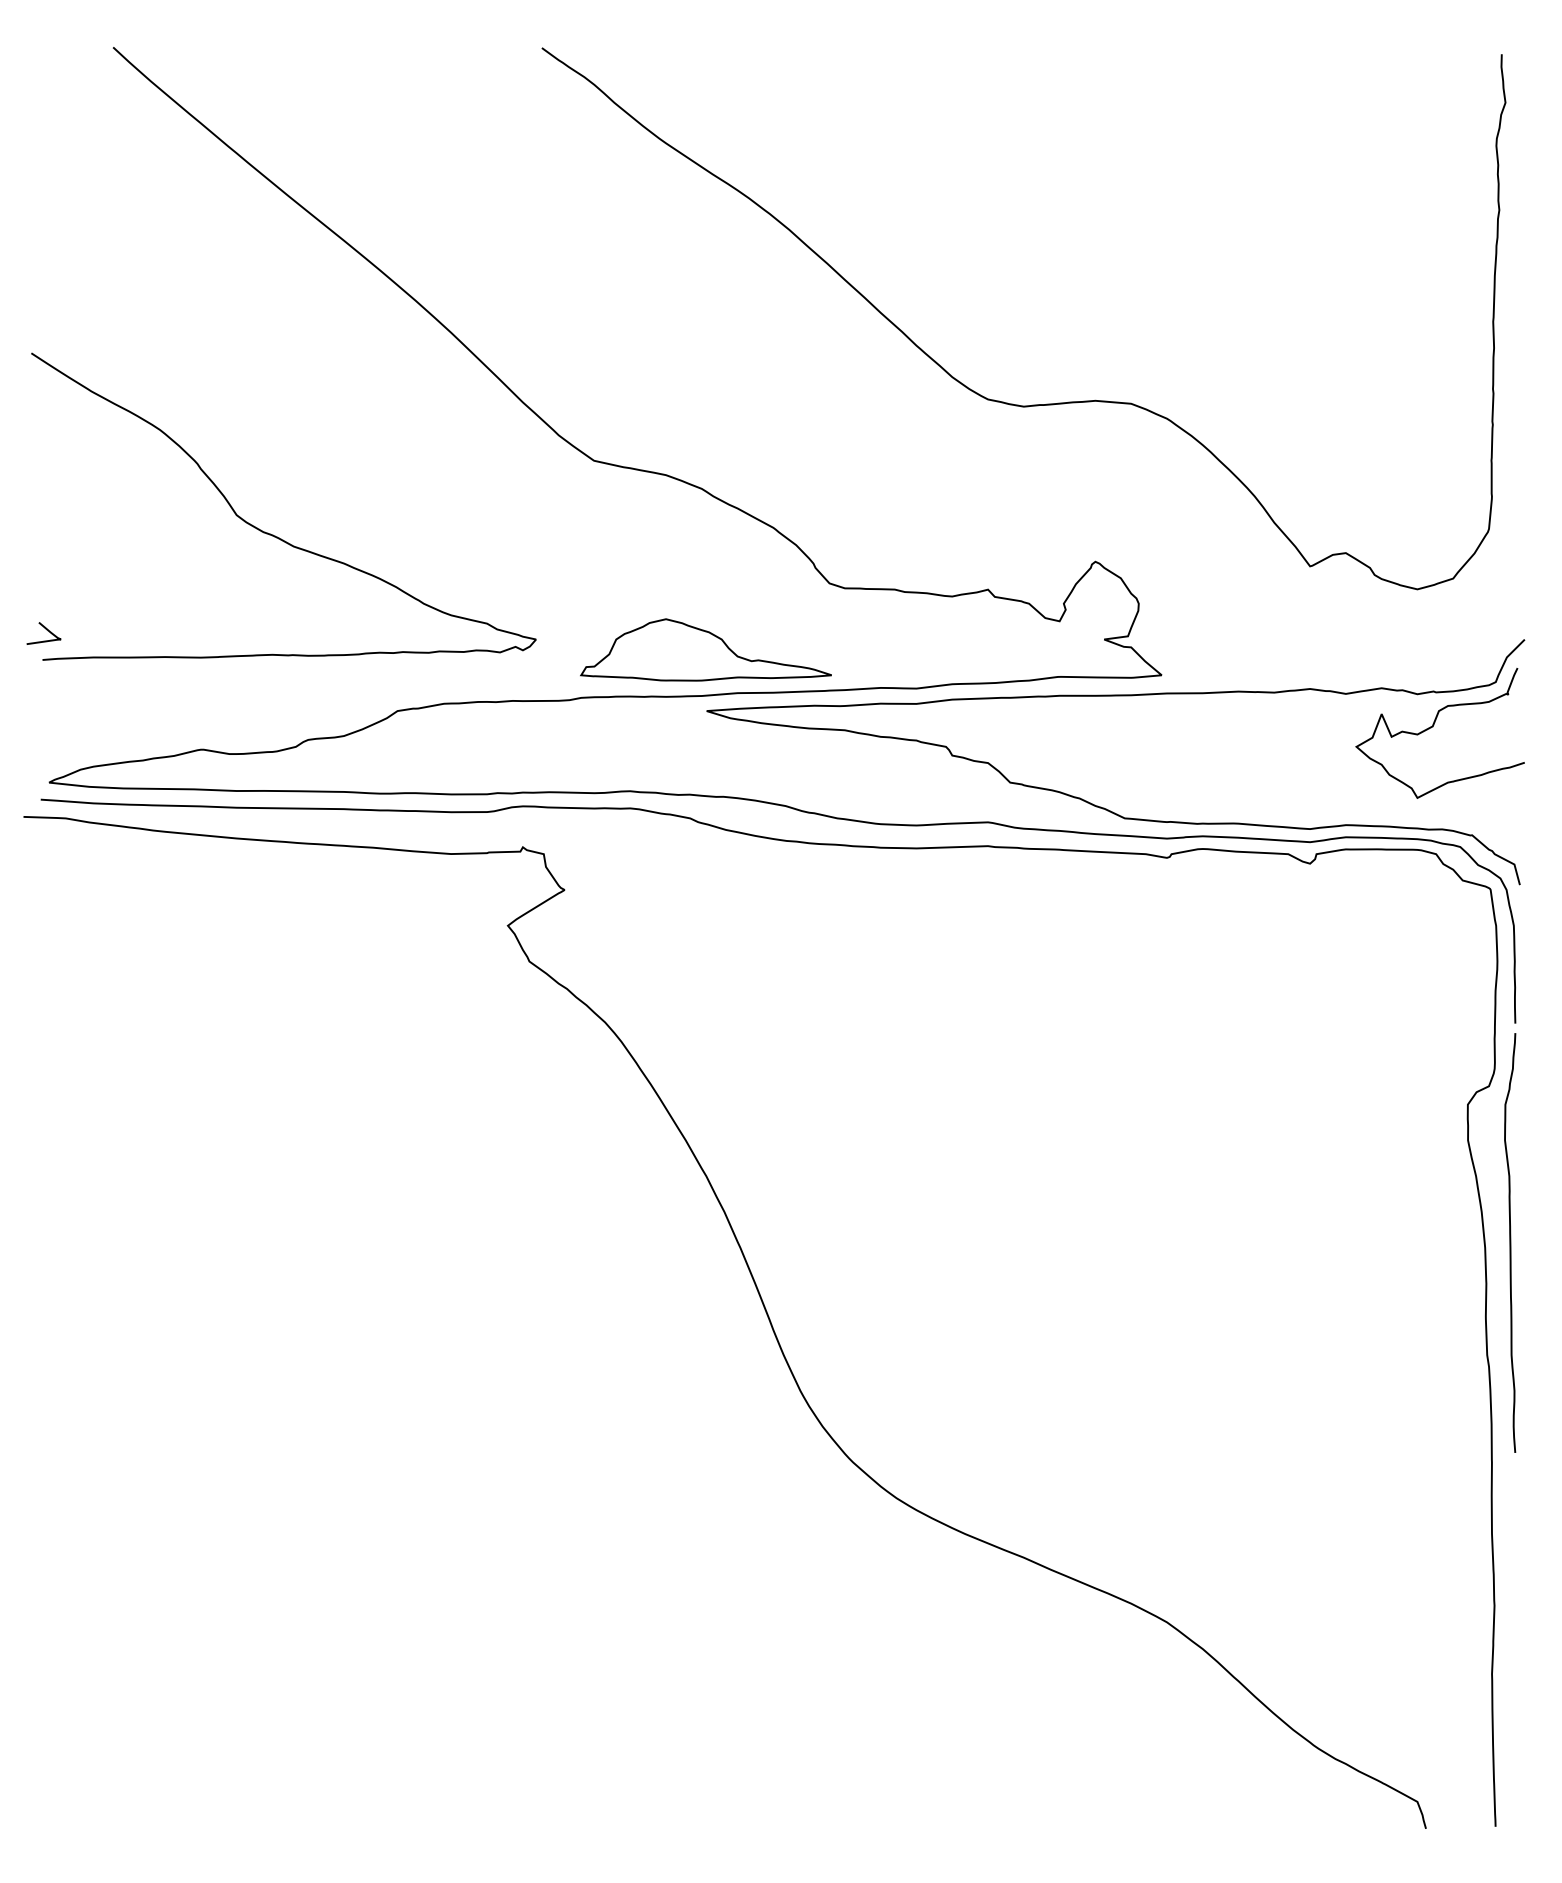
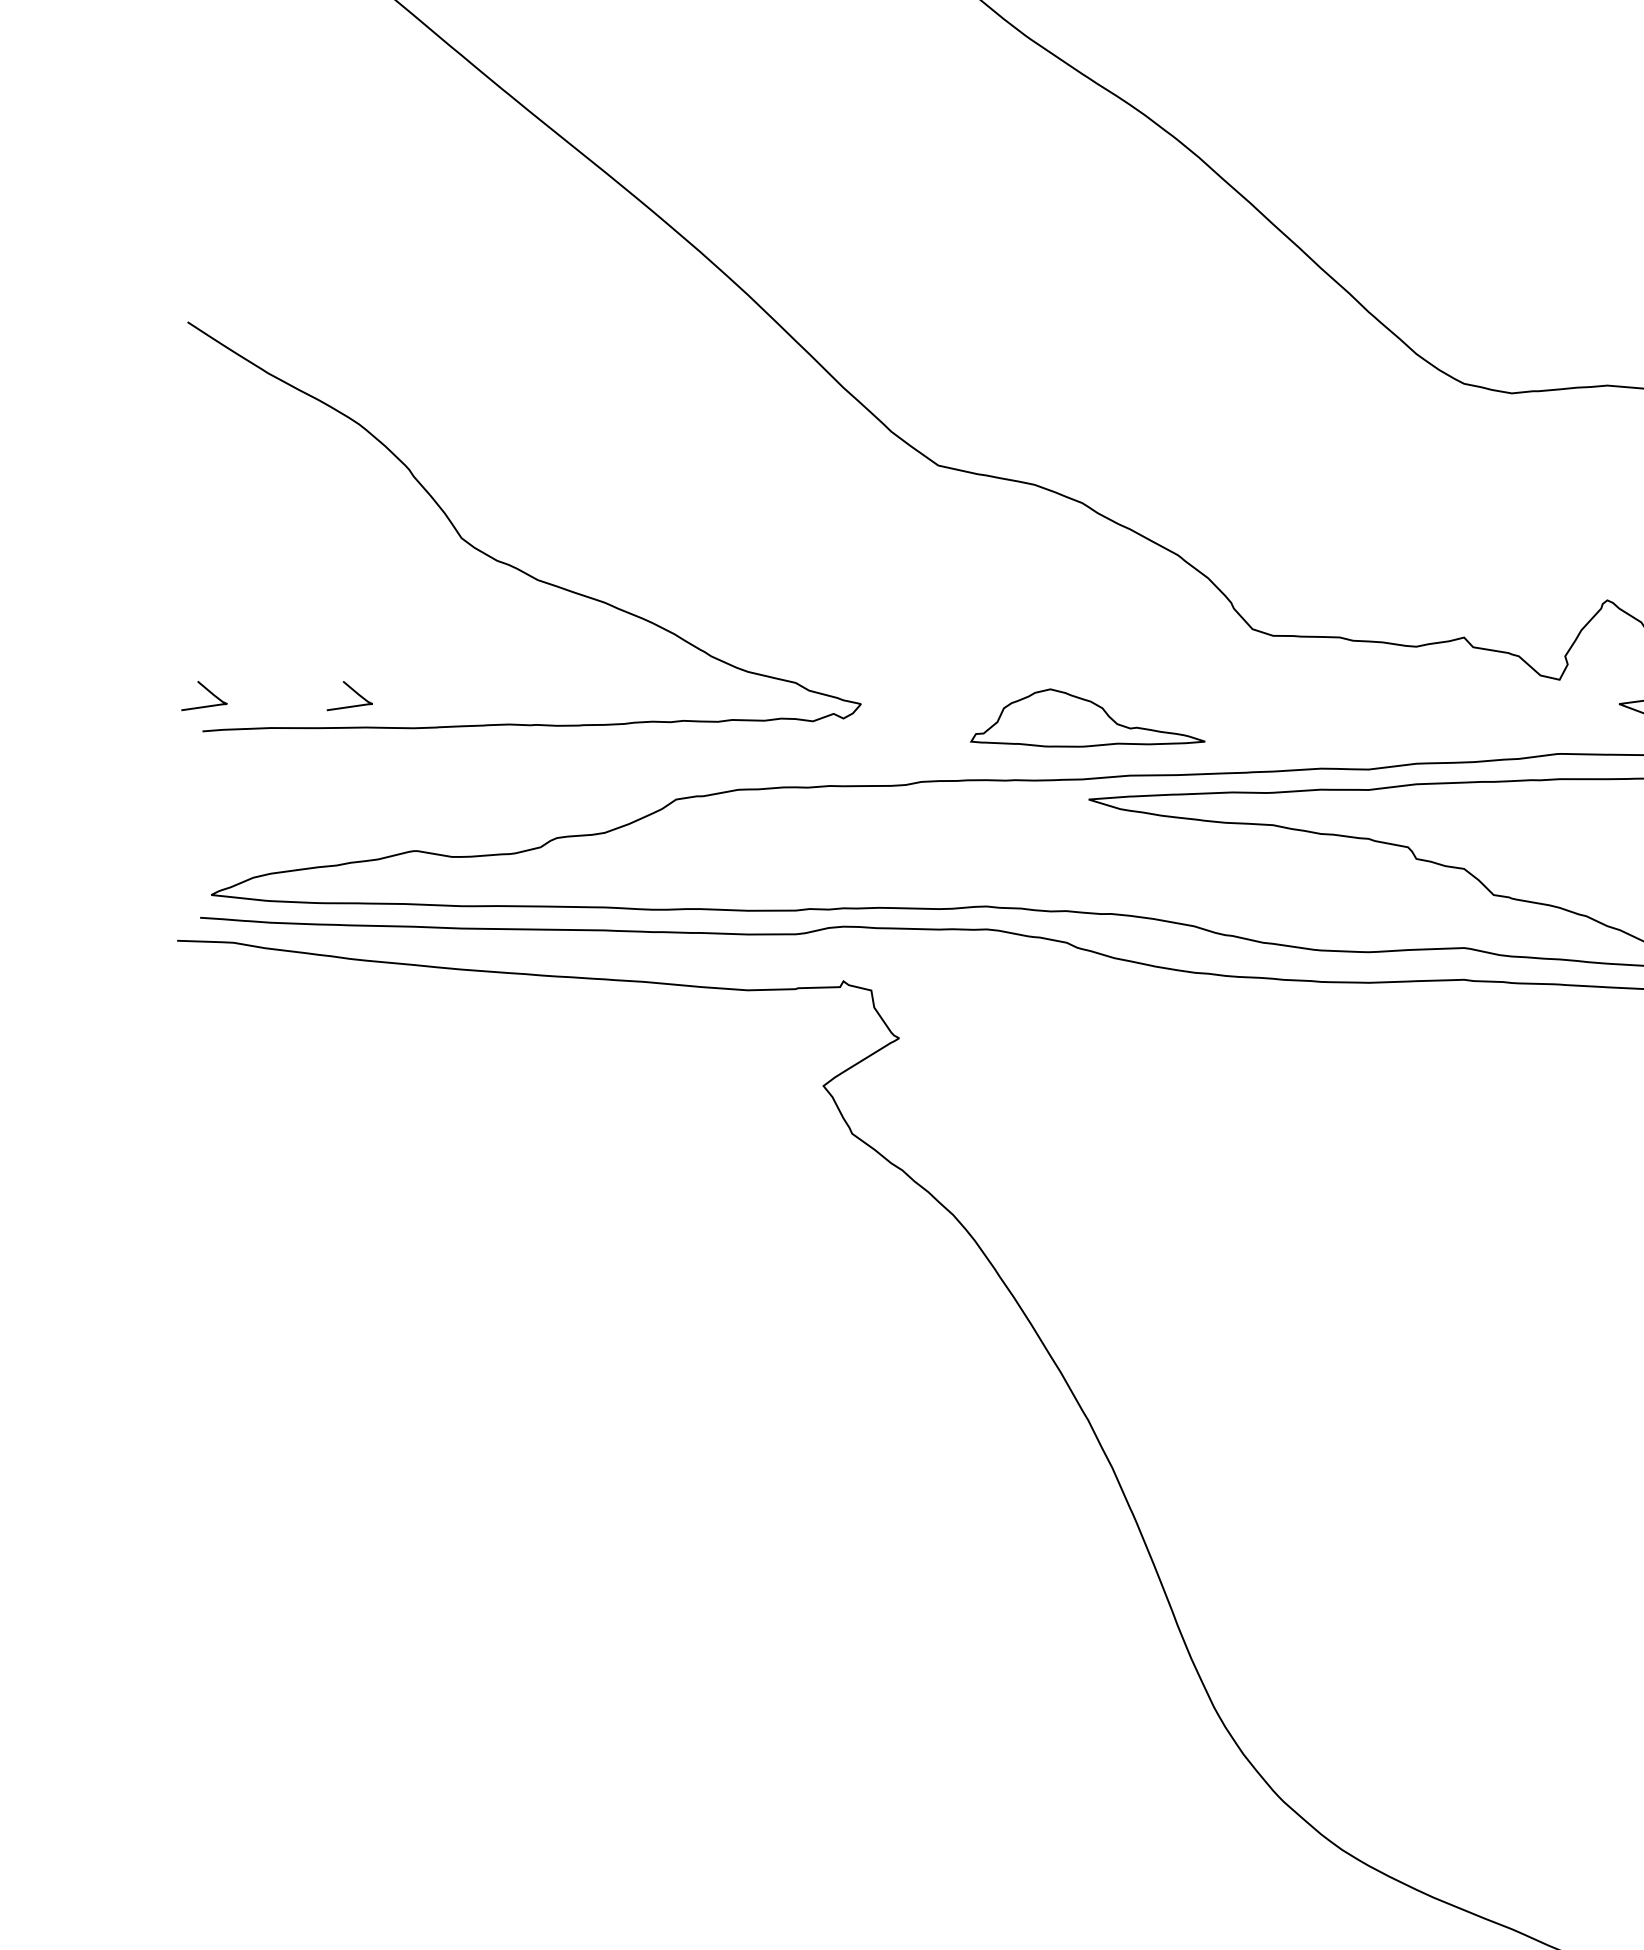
curve: (155, 630) -> (353, 692), added
part: (705, 649) -> (1087, 717), size x0.7

